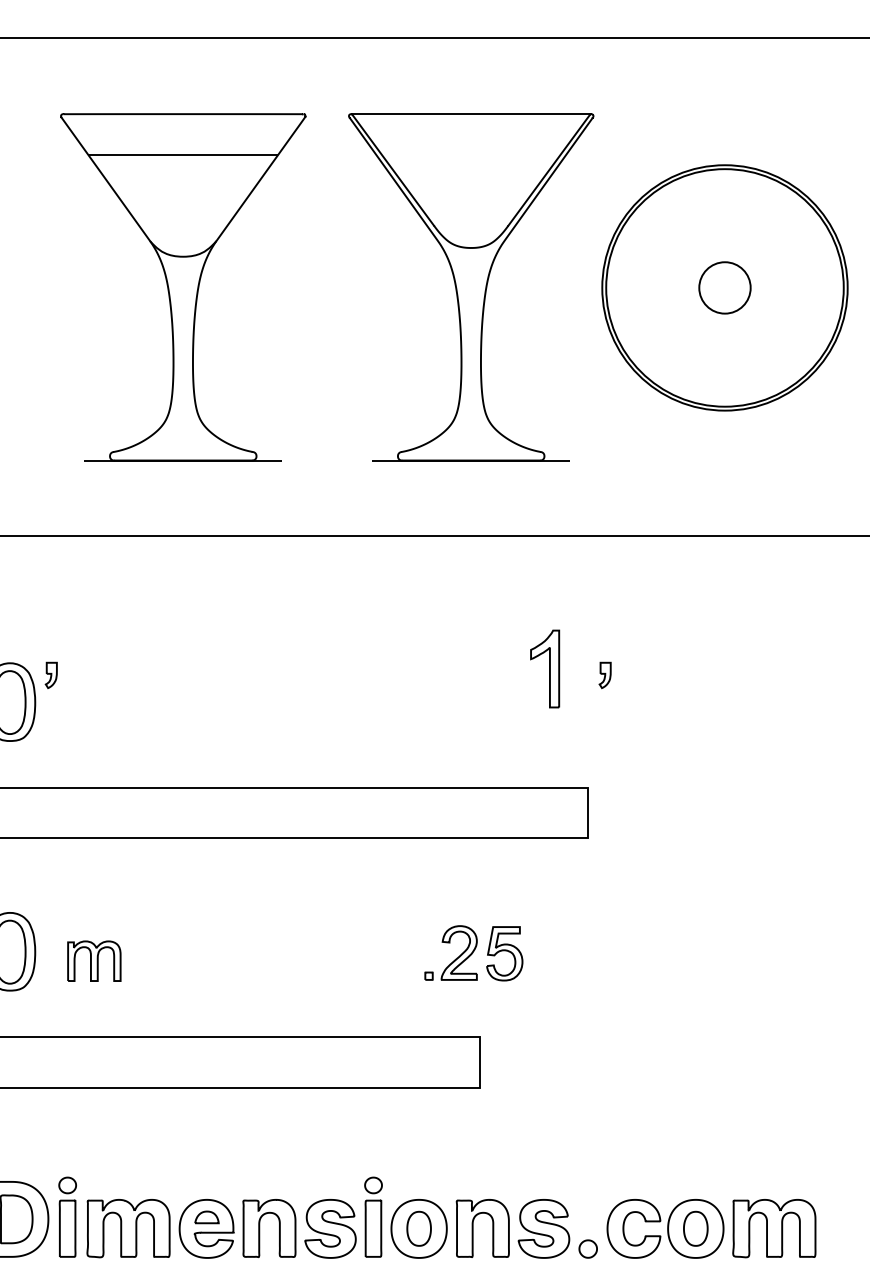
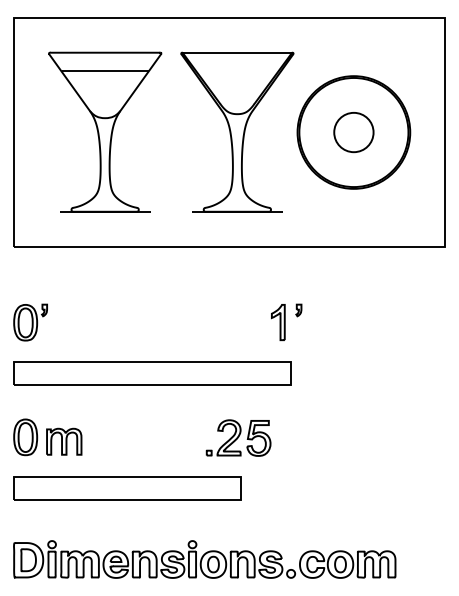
circle: (724, 287) -> (353, 132), size x1.67
part: (545, 668) -> (278, 322), moved
part: (473, 952) -> (238, 437), size x1.43
part: (94, 960) -> (64, 441), size x1.43

